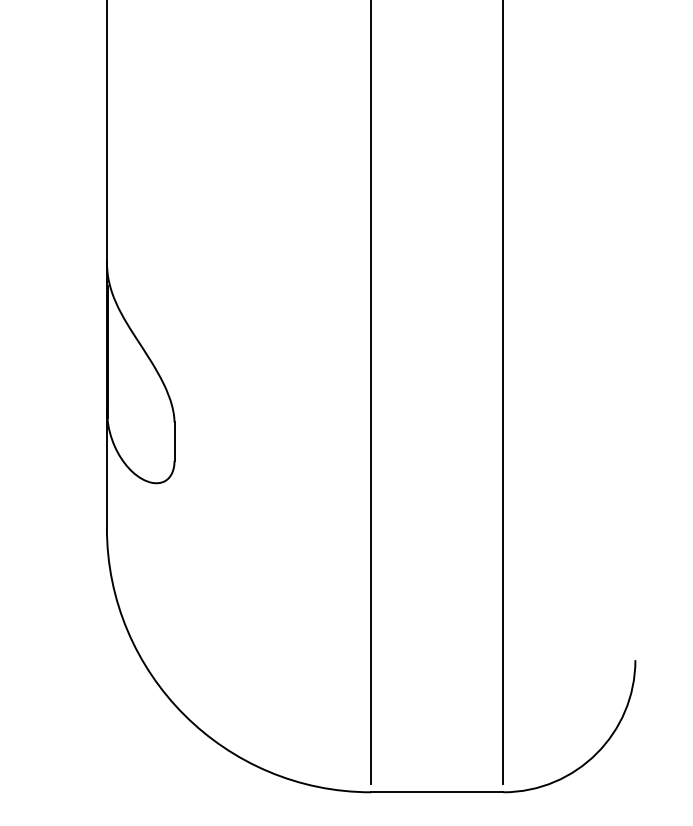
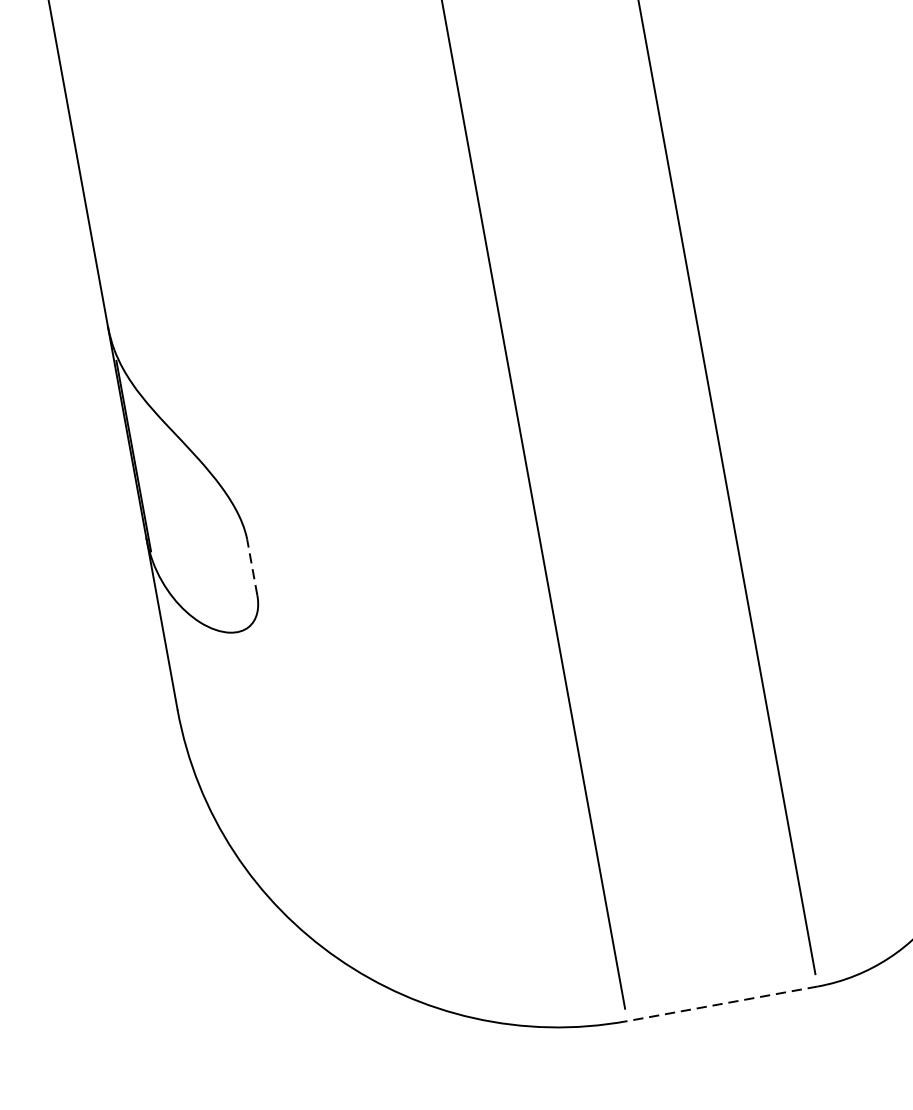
line: (174, 441) -> (252, 567), solid -> dashed
line: (436, 792) -> (721, 1004), solid -> dashed

